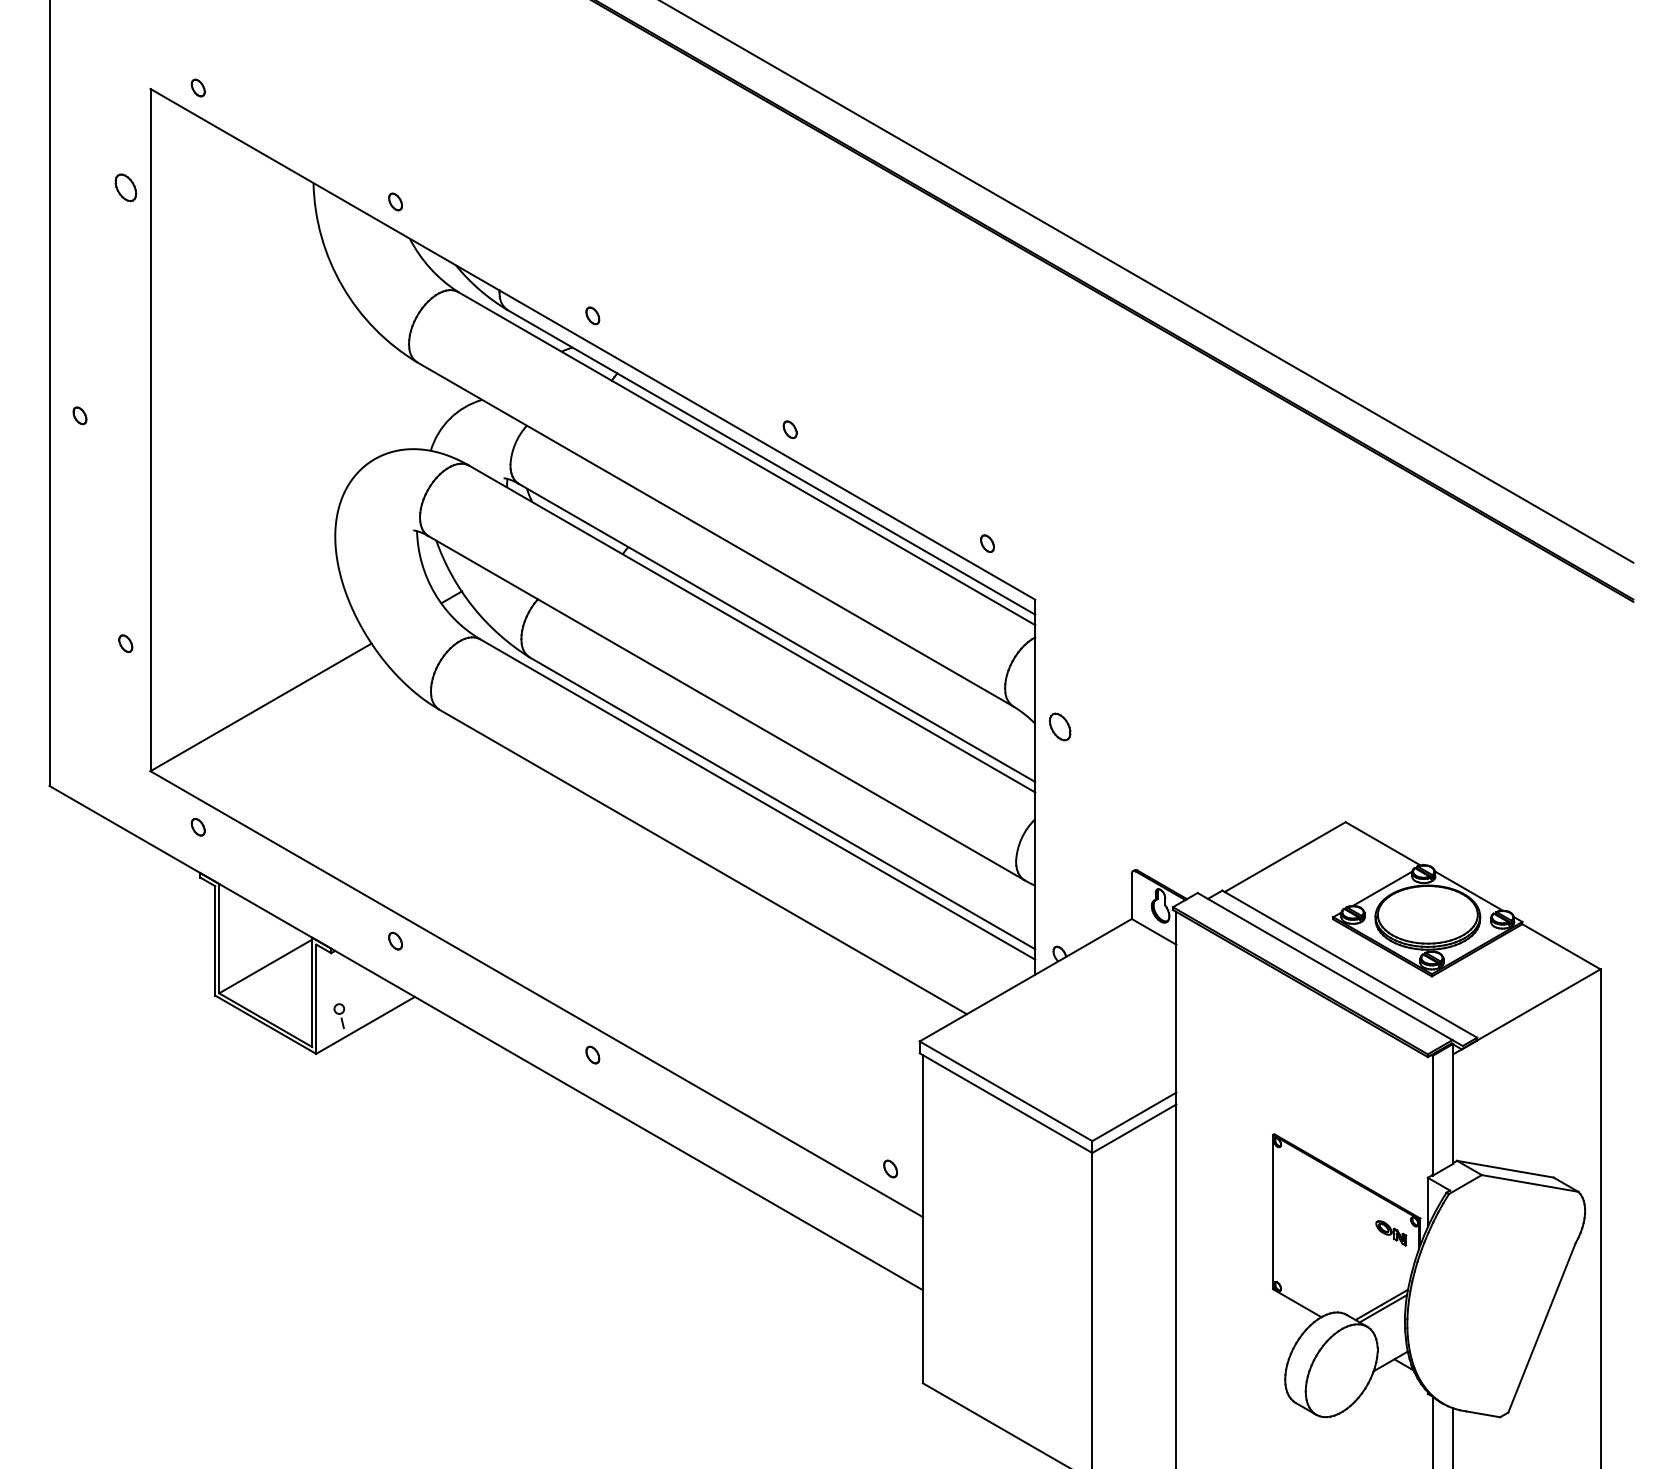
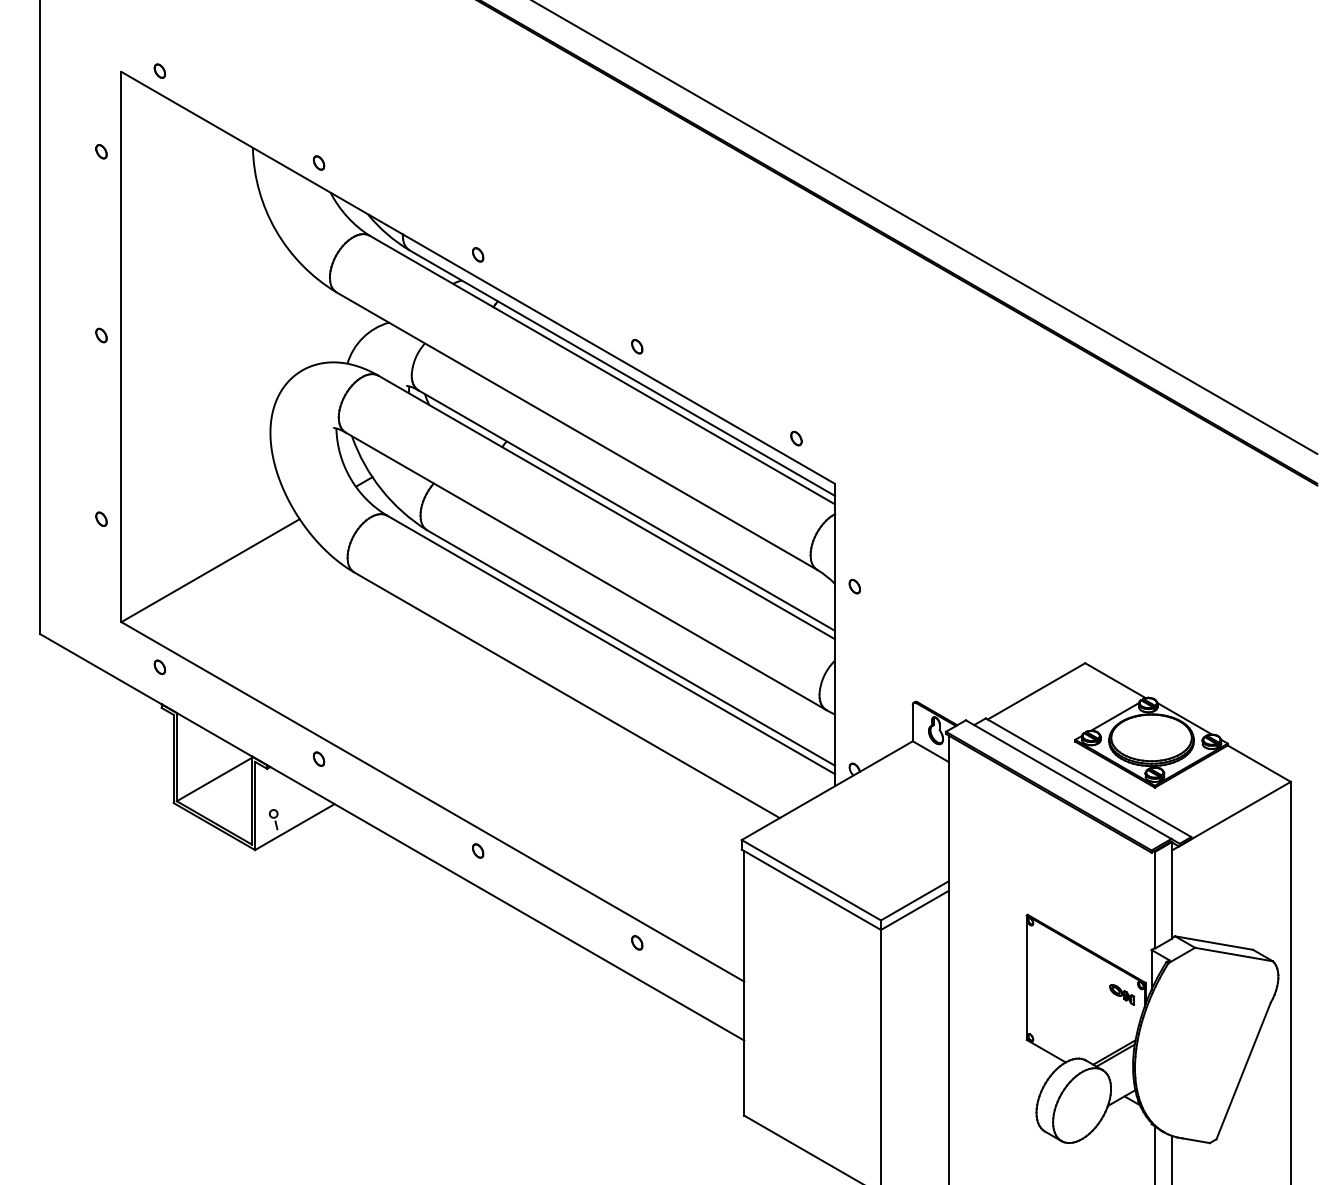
part: (125, 187) -> (101, 151), size x0.62
part: (79, 415) -> (101, 335), moved
part: (1059, 727) -> (854, 586), size x0.62
part: (890, 1168) -> (637, 942), moved

